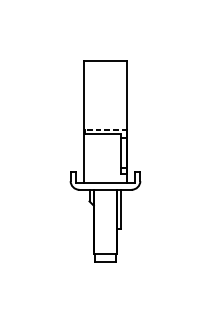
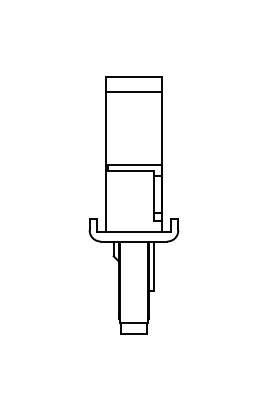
line: (105, 71) -> (133, 91), added
line: (105, 130) -> (134, 165), dashed -> solid

